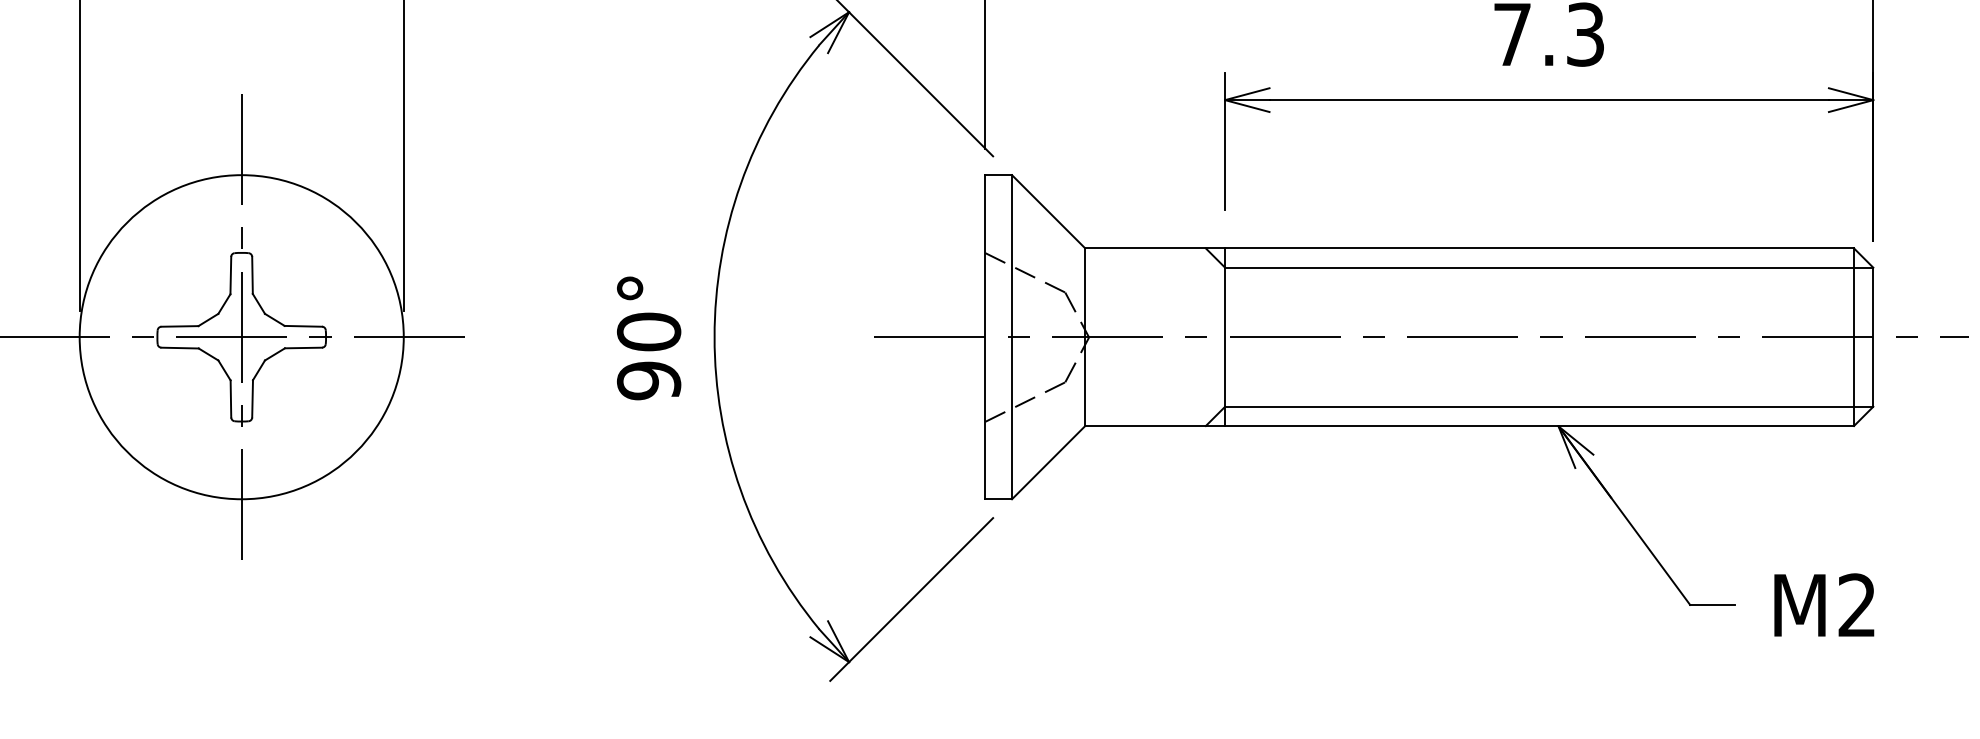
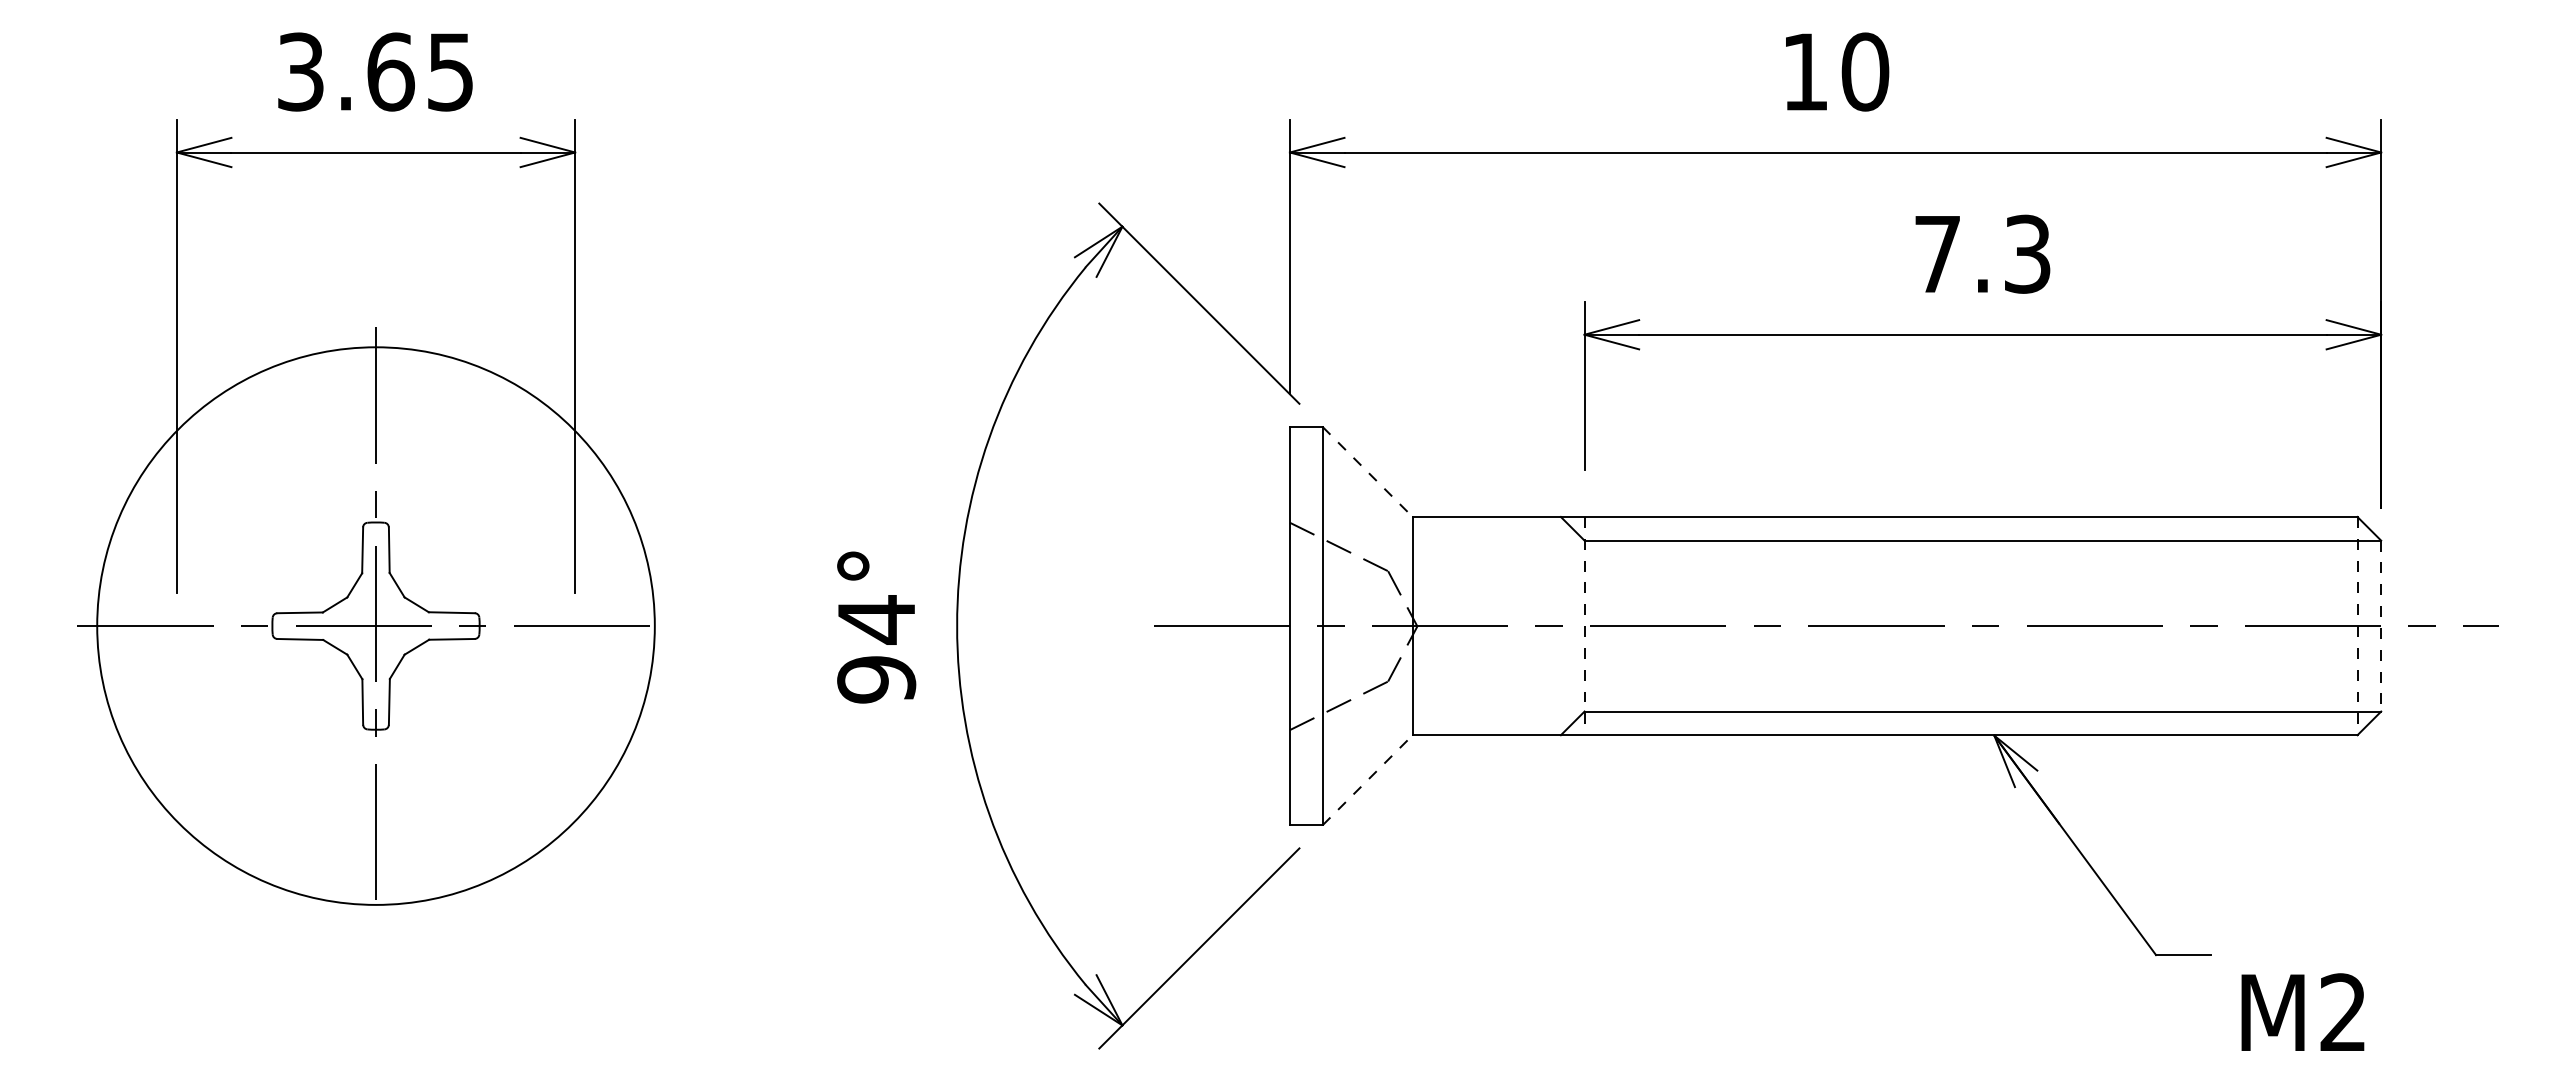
line: (1048, 211) -> (1367, 471), solid -> dashed
text: (648, 331) -> (876, 619), 90° -> 94°
circle: (241, 336) -> (375, 625), size x1.4
line: (1225, 337) -> (1584, 626), solid -> dashed
line: (1854, 337) -> (2357, 626), solid -> dashed
line: (1873, 337) -> (2381, 626), solid -> dashed
line: (1048, 462) -> (1367, 780), solid -> dashed
text: (1823, 604) -> (2302, 1011), moved

